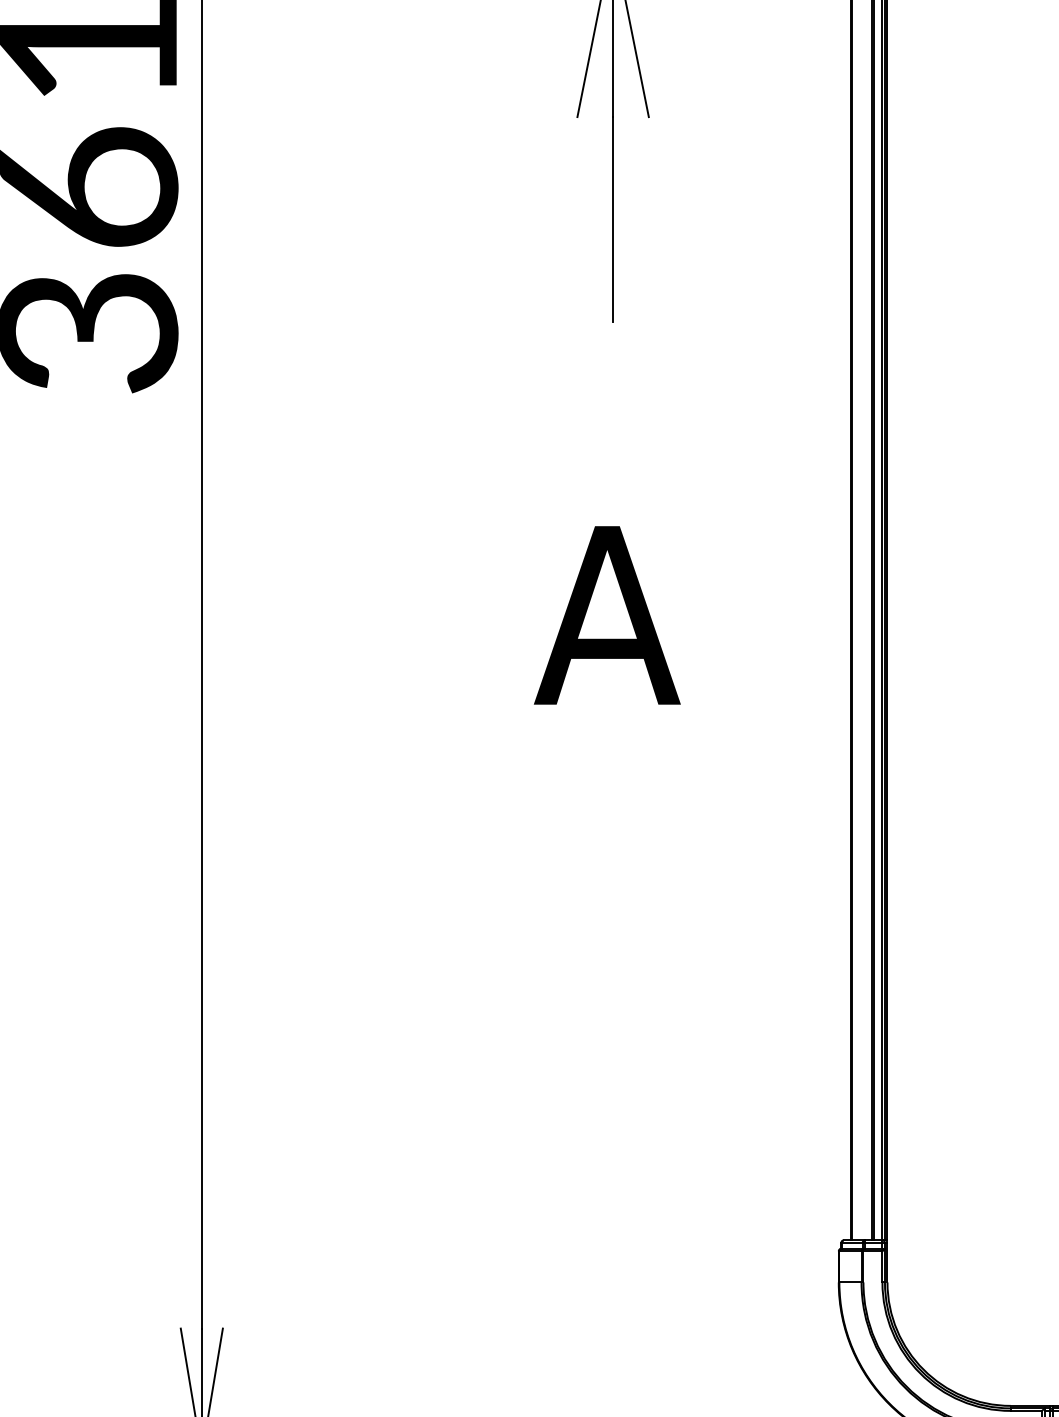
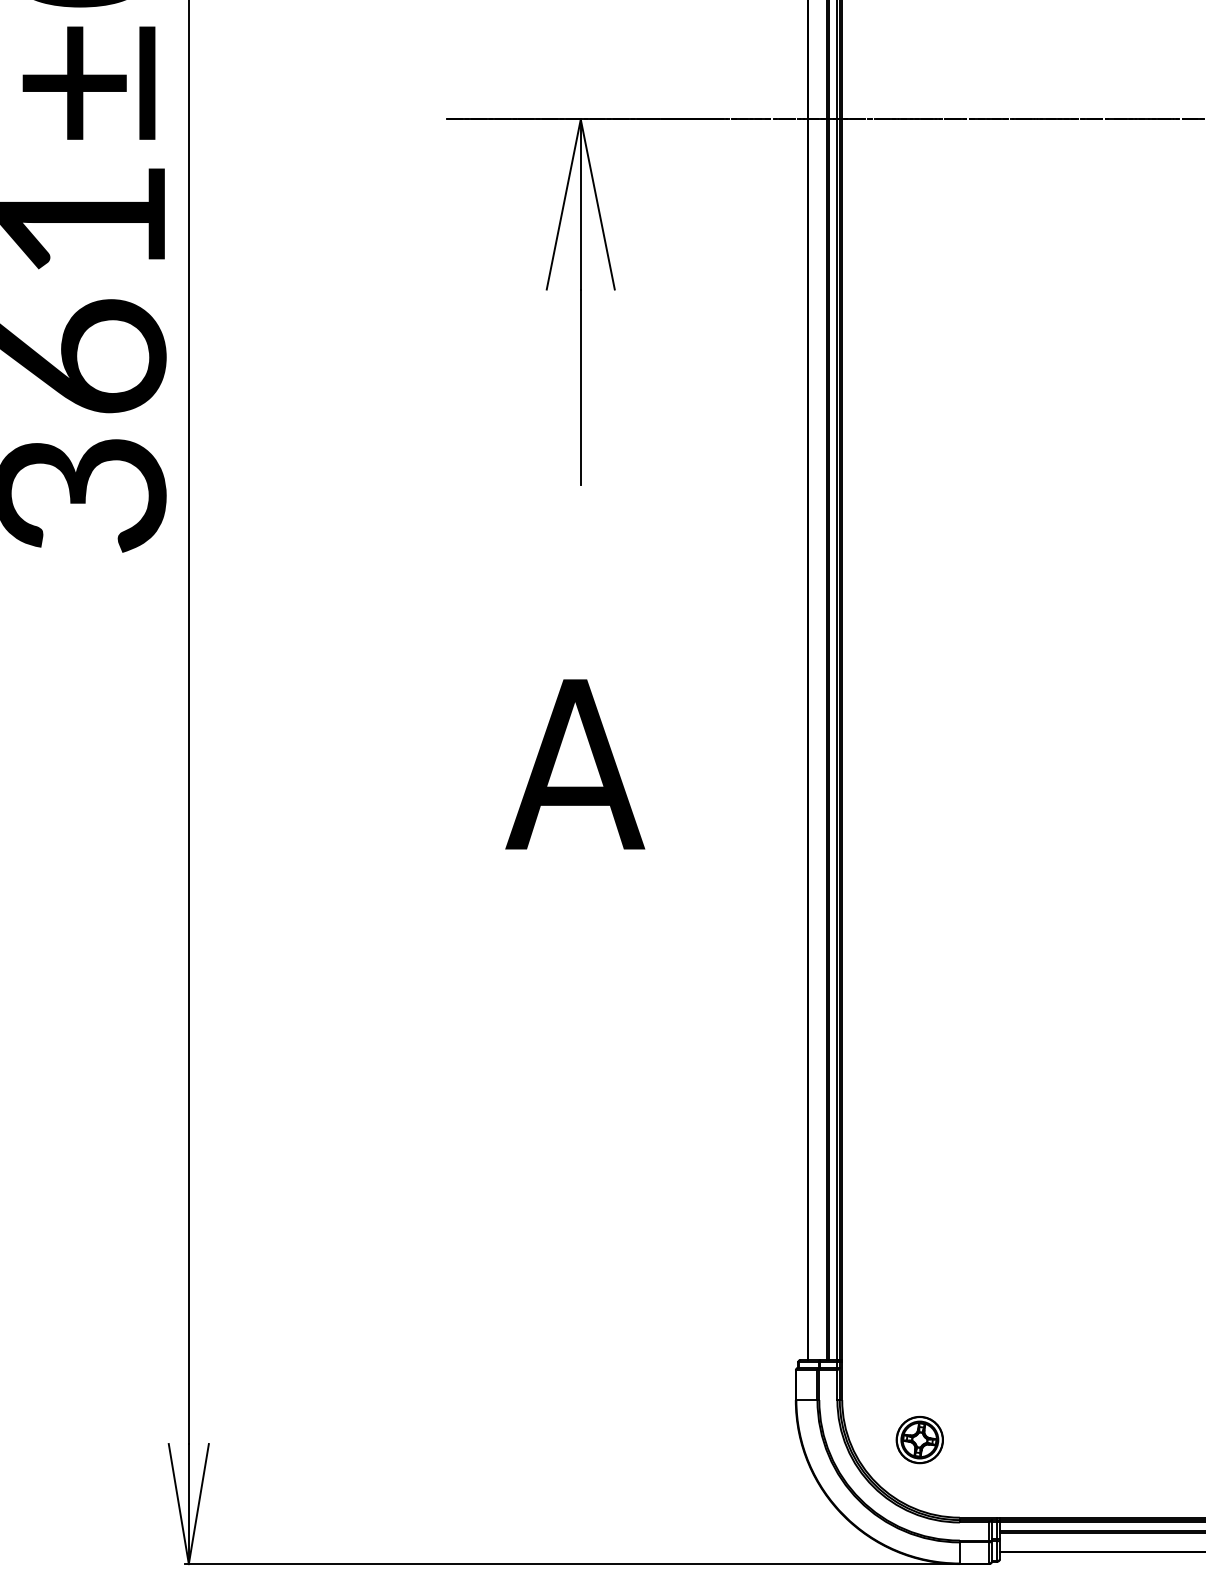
part: (968, 1324) -> (919, 1440), added

